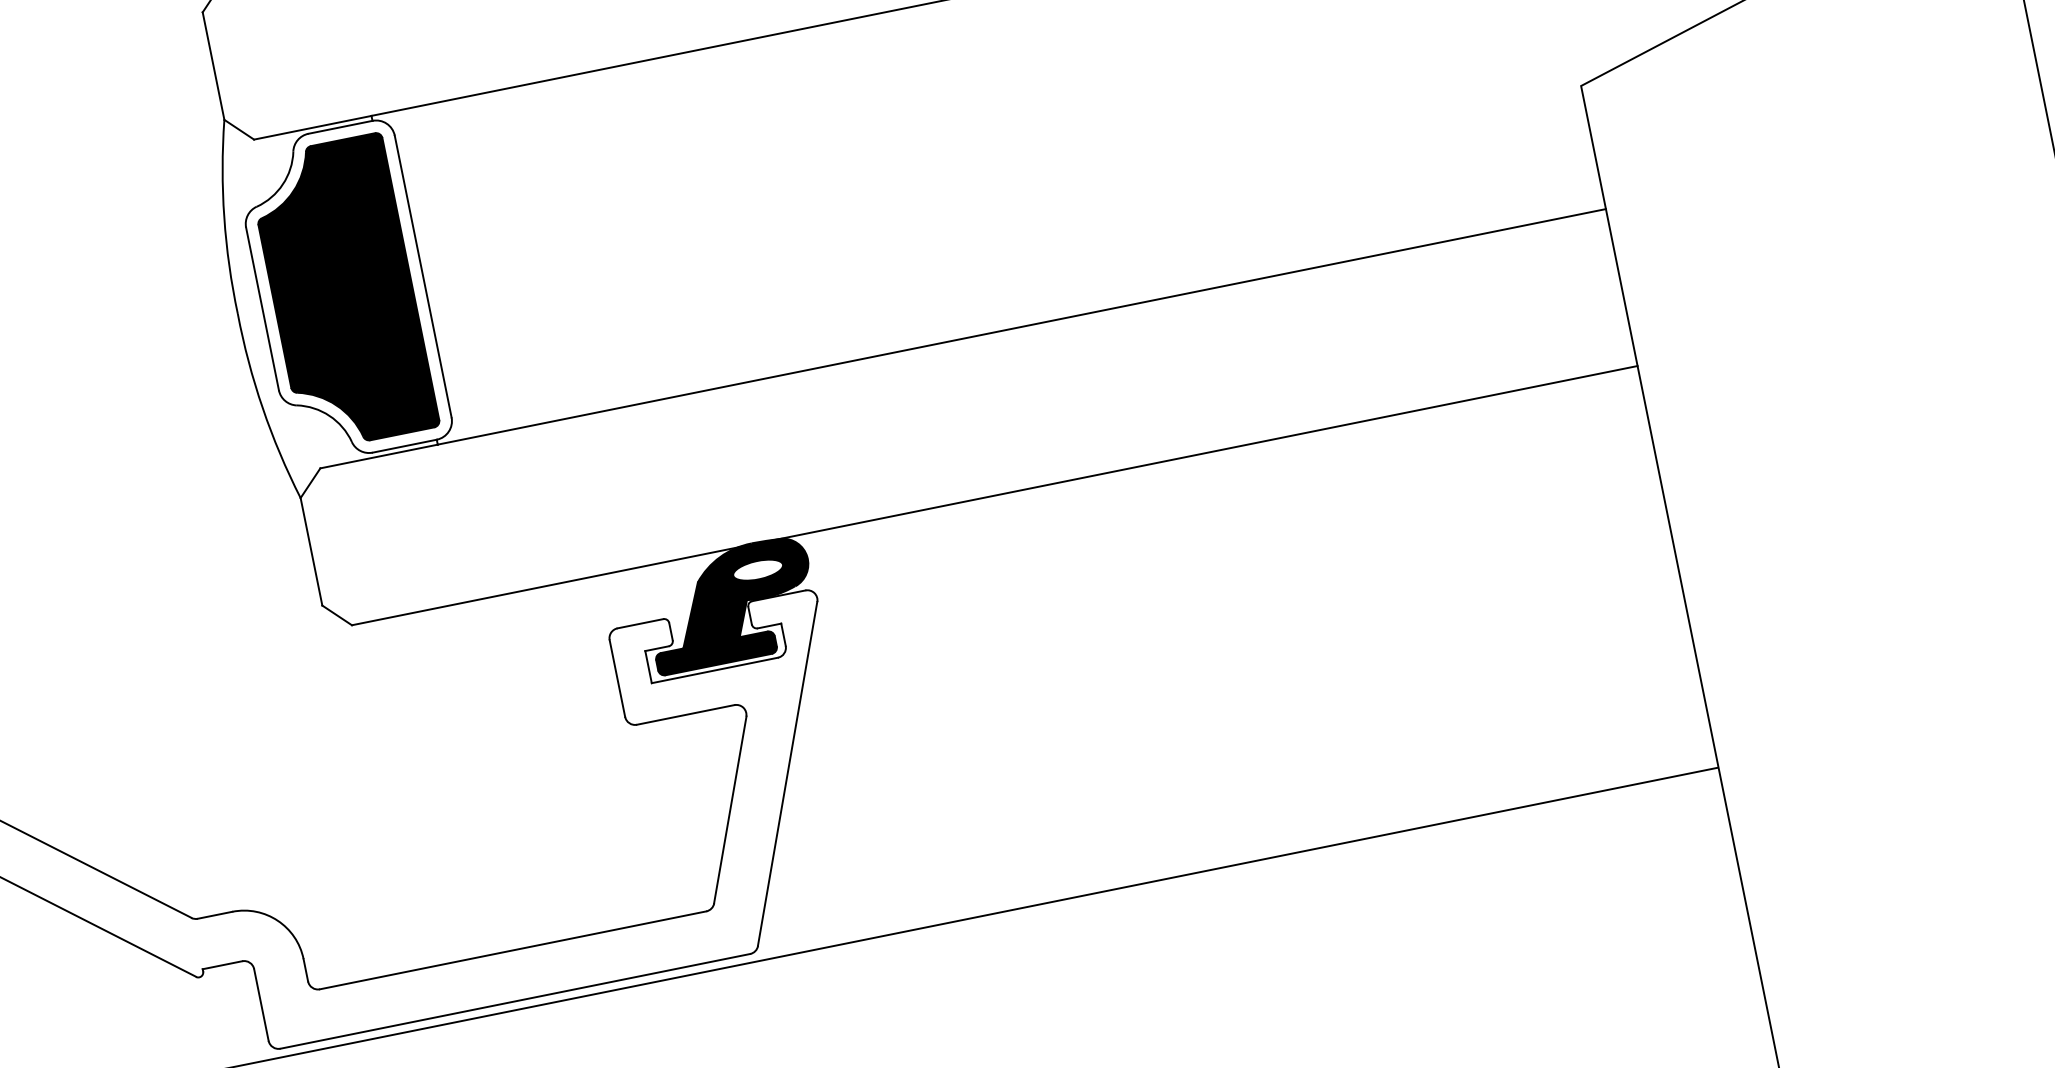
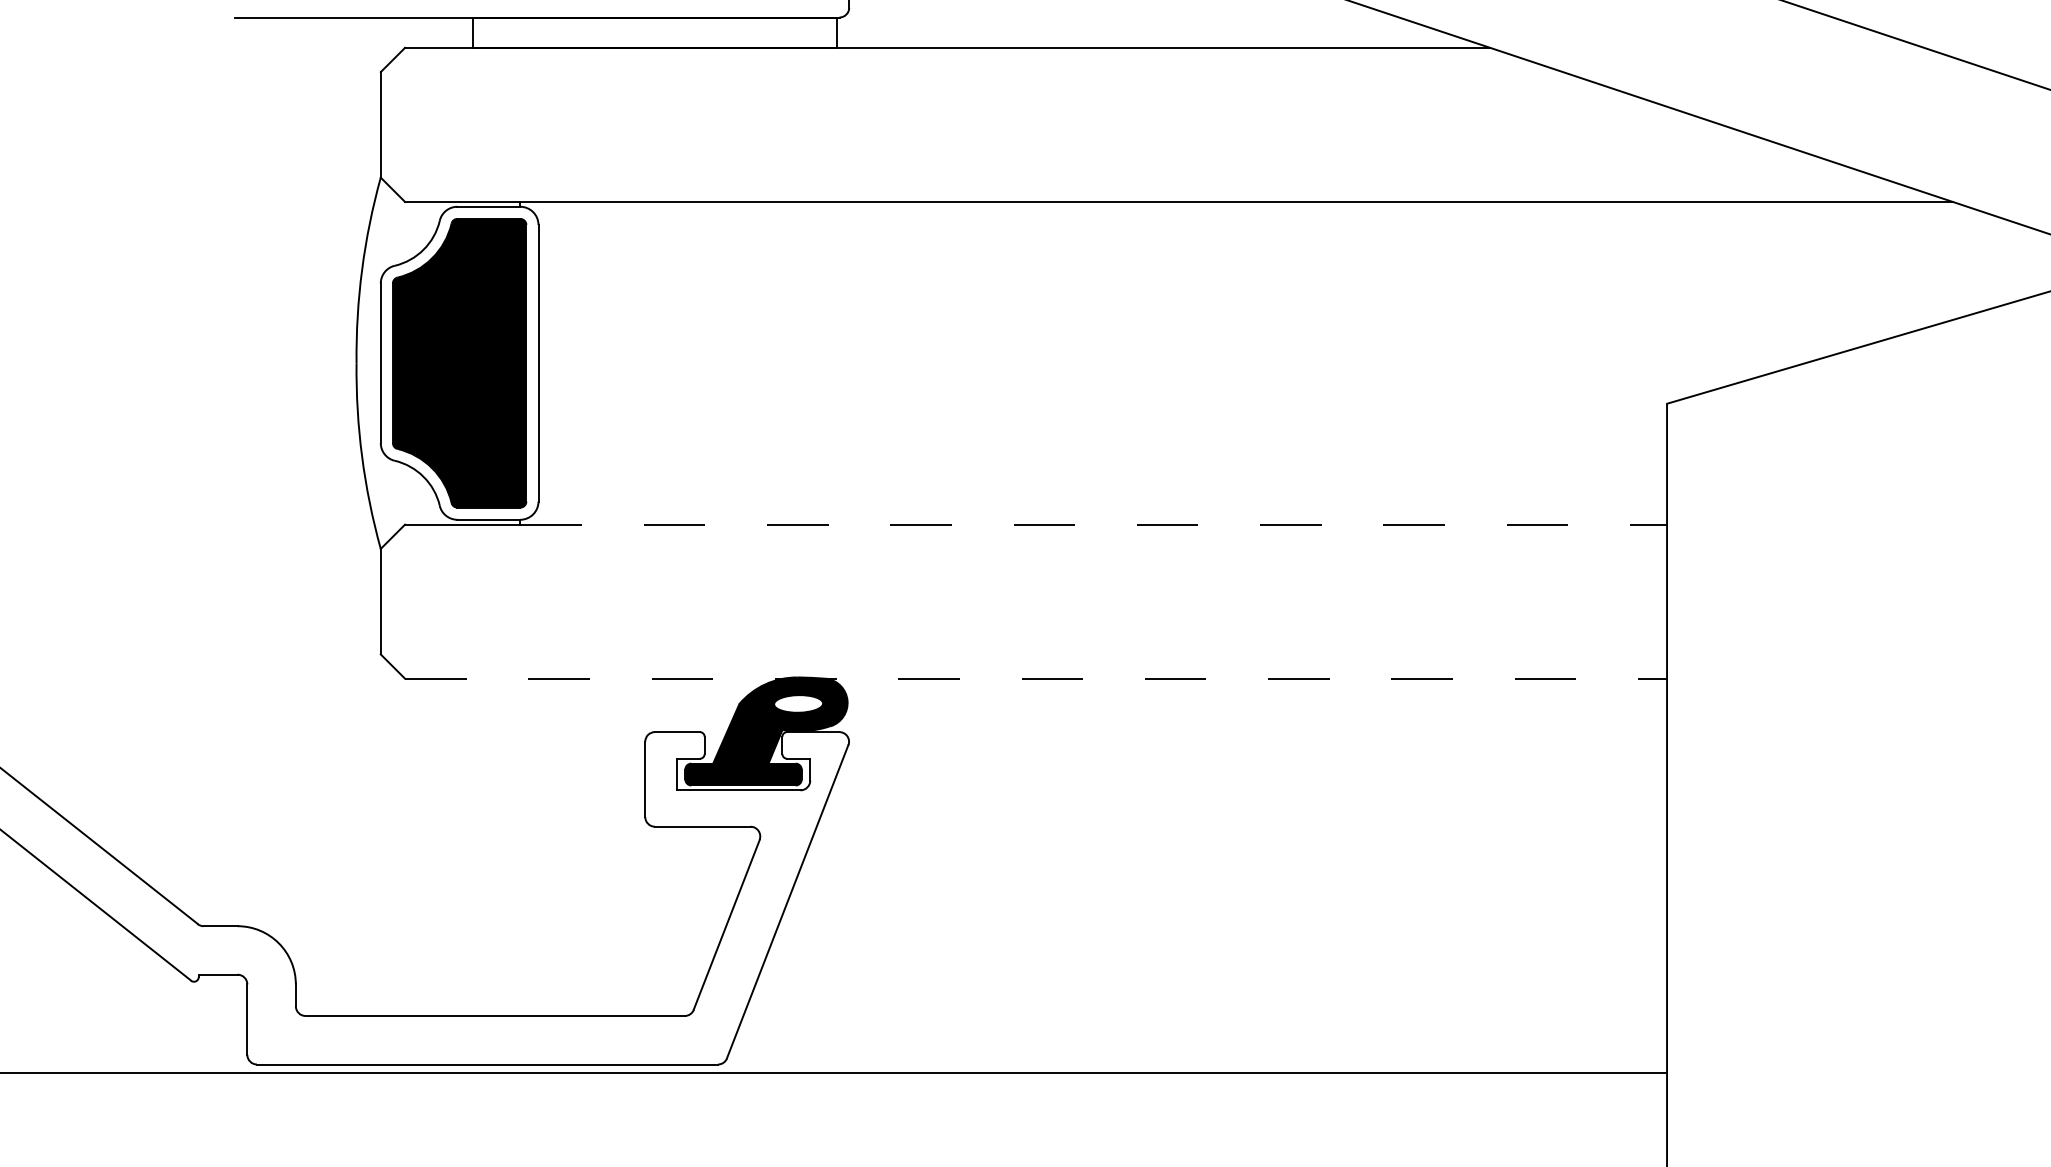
line: (1022, 326) -> (1094, 524), solid -> dashed
line: (995, 495) -> (1036, 678), solid -> dashed

